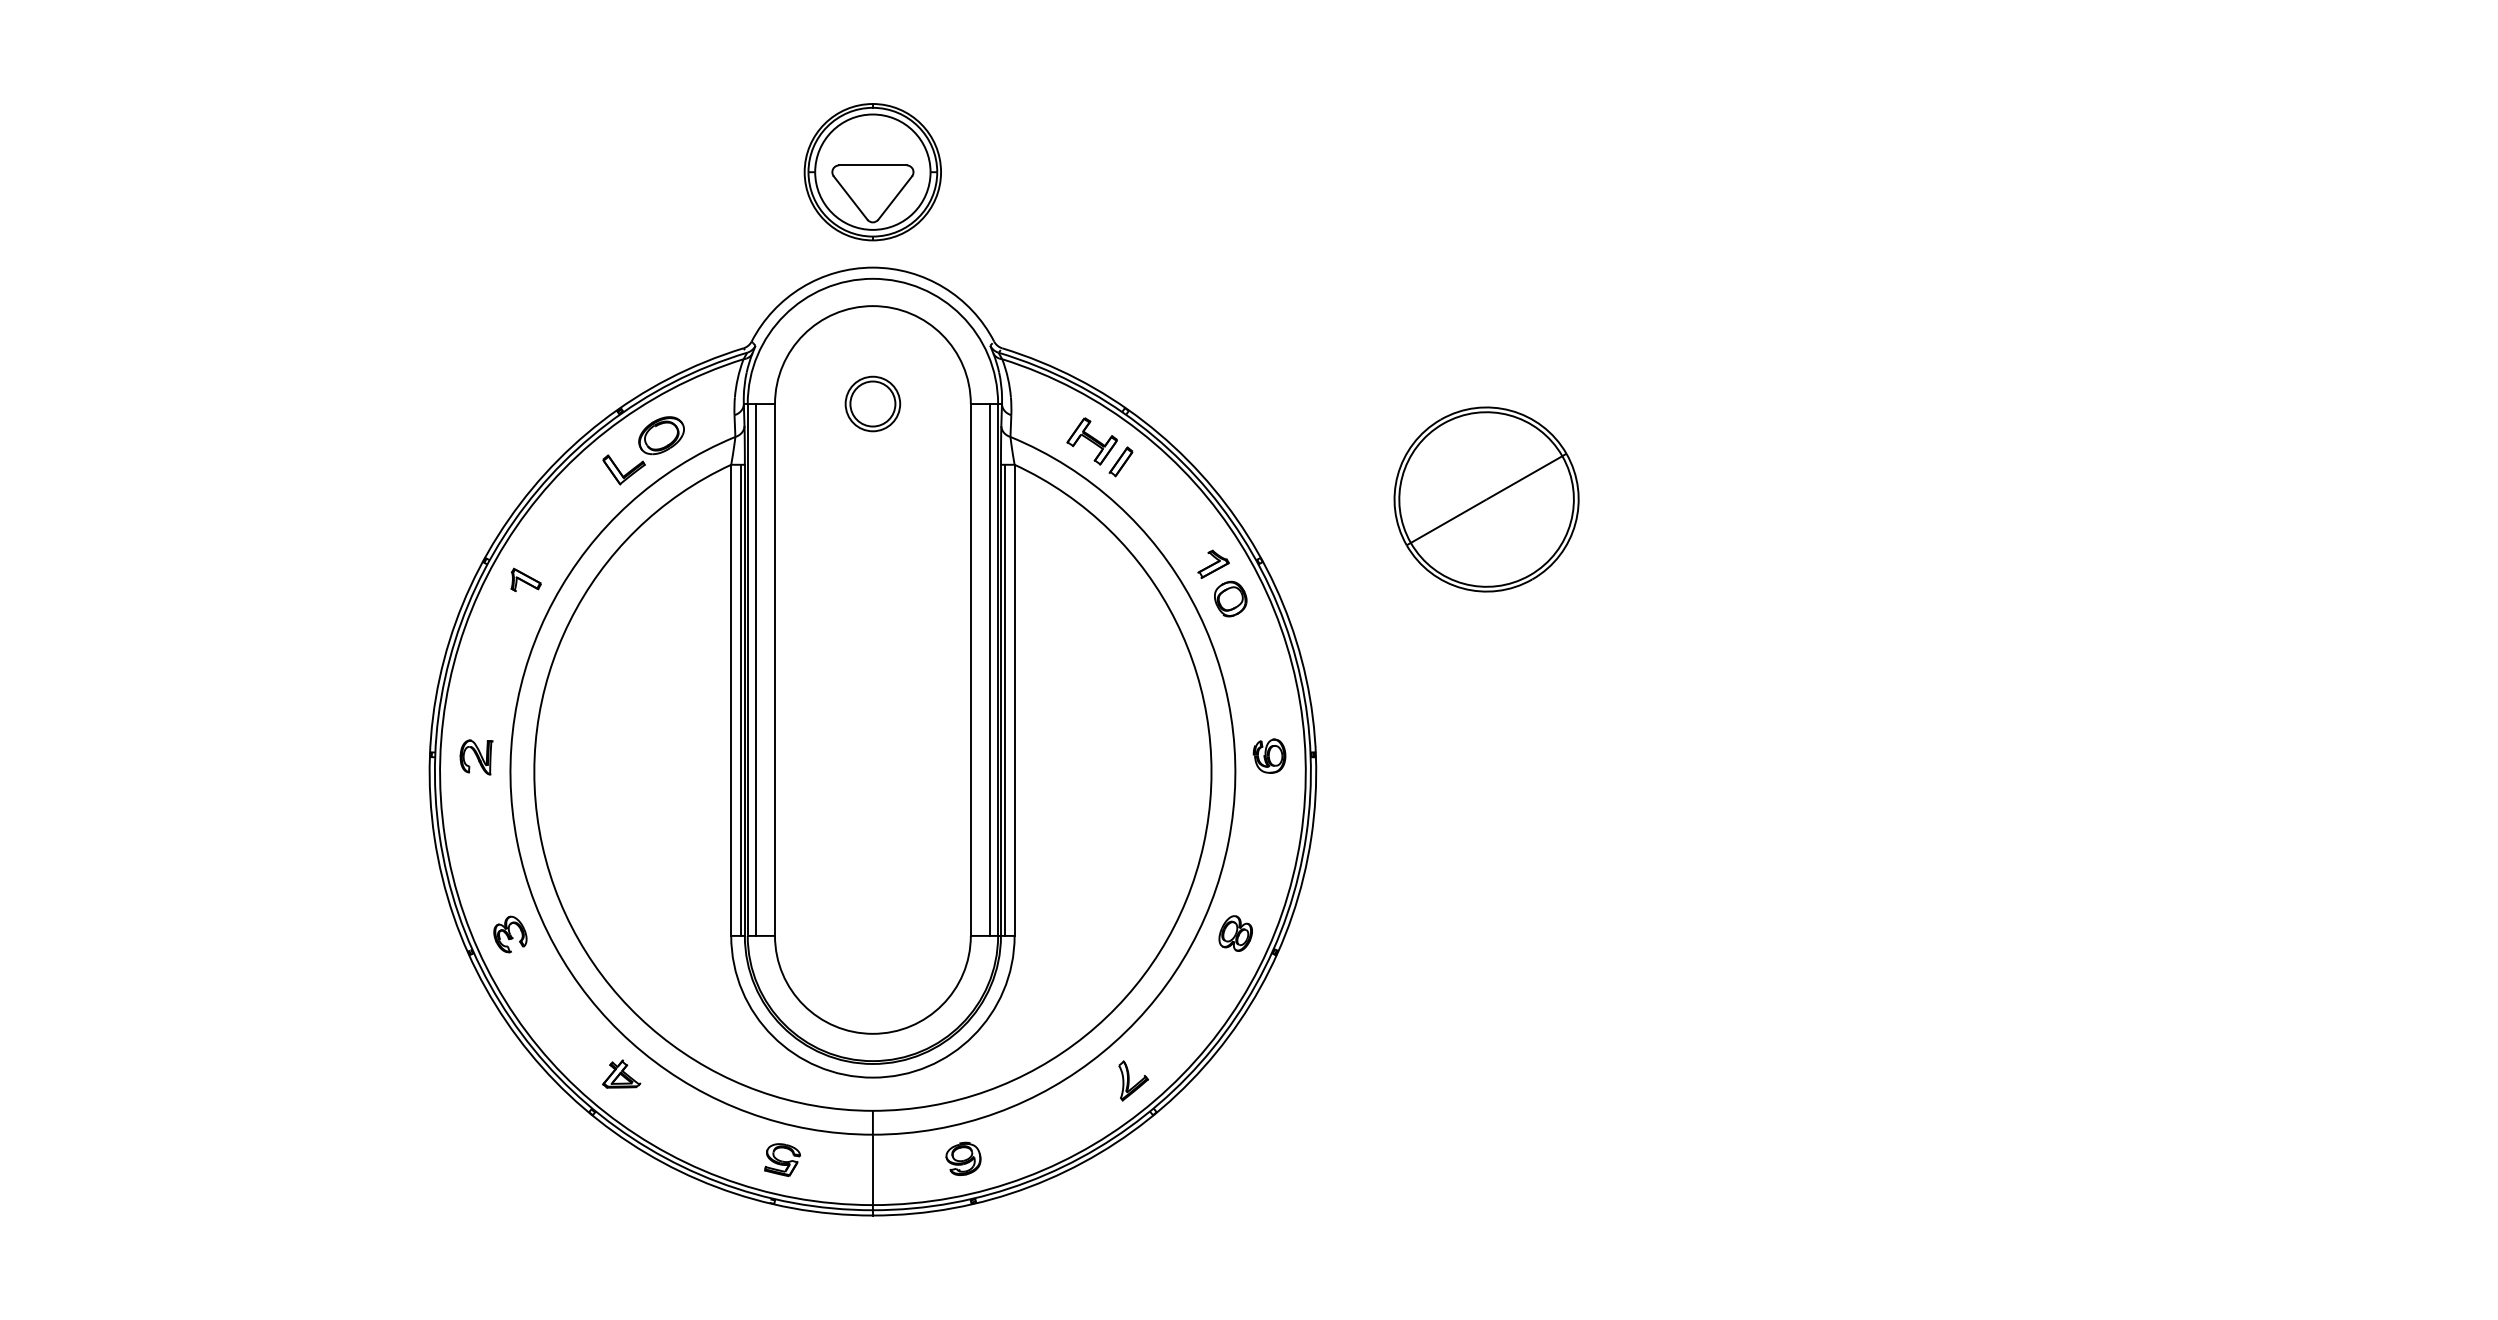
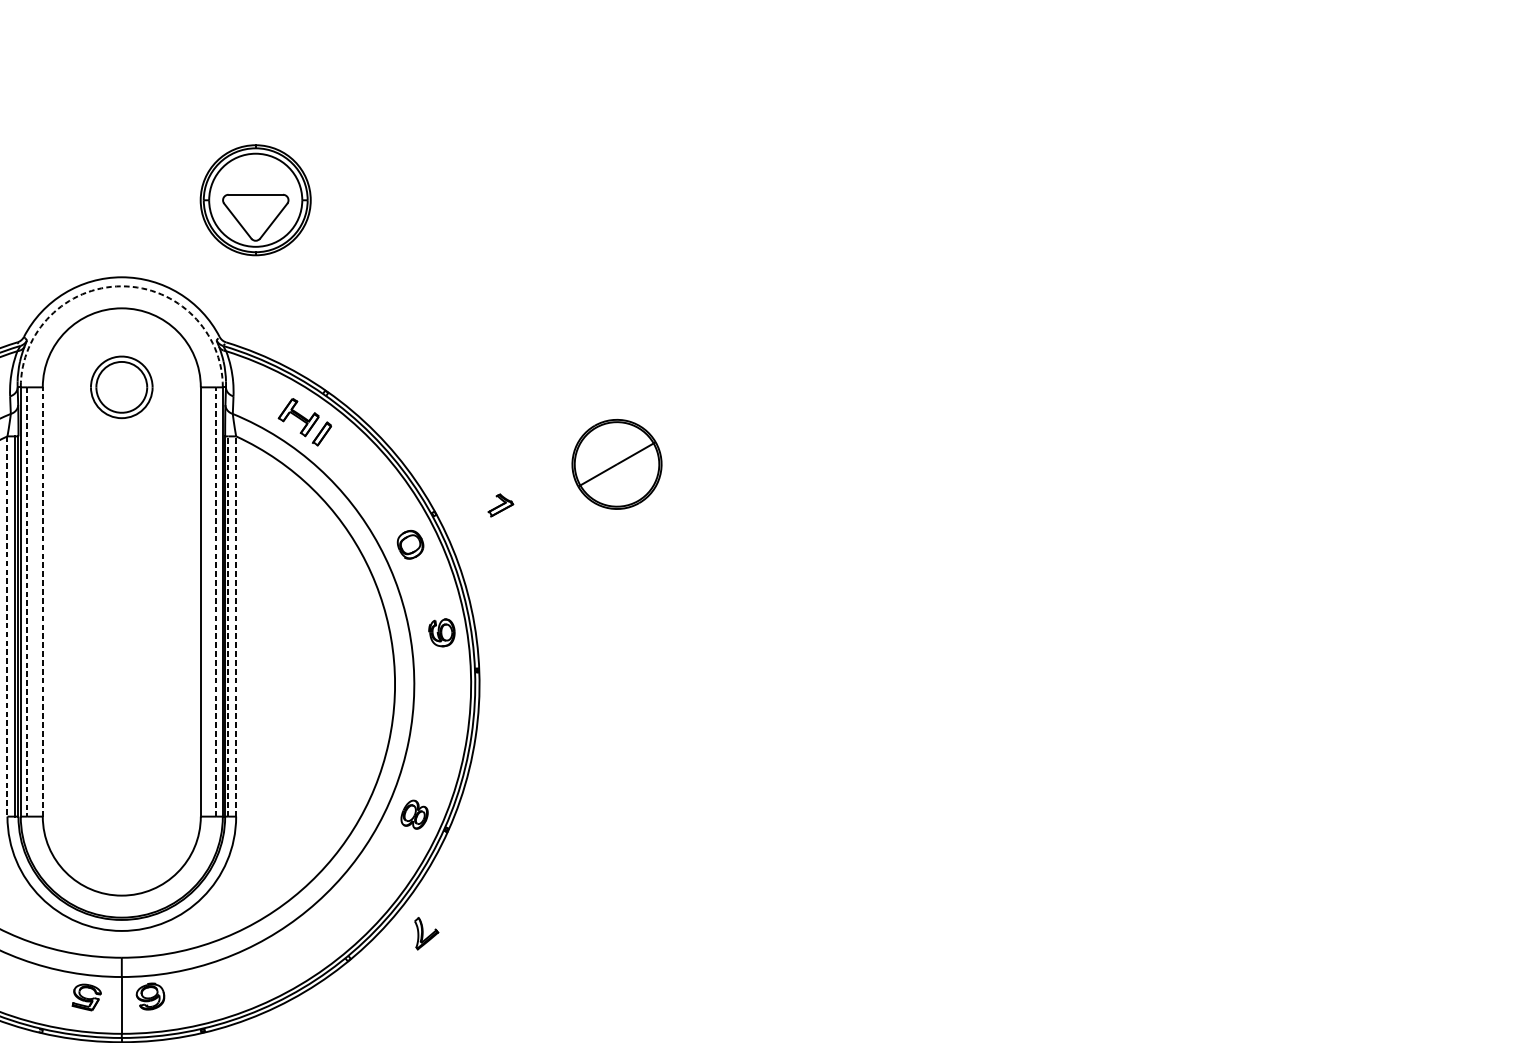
part: (872, 172) -> (255, 200), moved
arc: (872, 278) -> (121, 286), solid -> dashed
part: (872, 403) -> (121, 386), size x1.4
part: (1486, 499) -> (616, 464), size x0.6
part: (1213, 563) -> (500, 504), moved
line: (755, 669) -> (27, 601), solid -> dashed
line: (775, 669) -> (43, 601), solid -> dashed
line: (989, 669) -> (215, 601), solid -> dashed
line: (731, 700) -> (7, 626), solid -> dashed
line: (1005, 700) -> (228, 626), solid -> dashed
line: (1014, 700) -> (236, 626), solid -> dashed
part: (1269, 755) -> (441, 632), moved
part: (1133, 1080) -> (426, 933), moved
part: (963, 1158) -> (150, 996), moved
part: (782, 1159) -> (86, 997), moved

